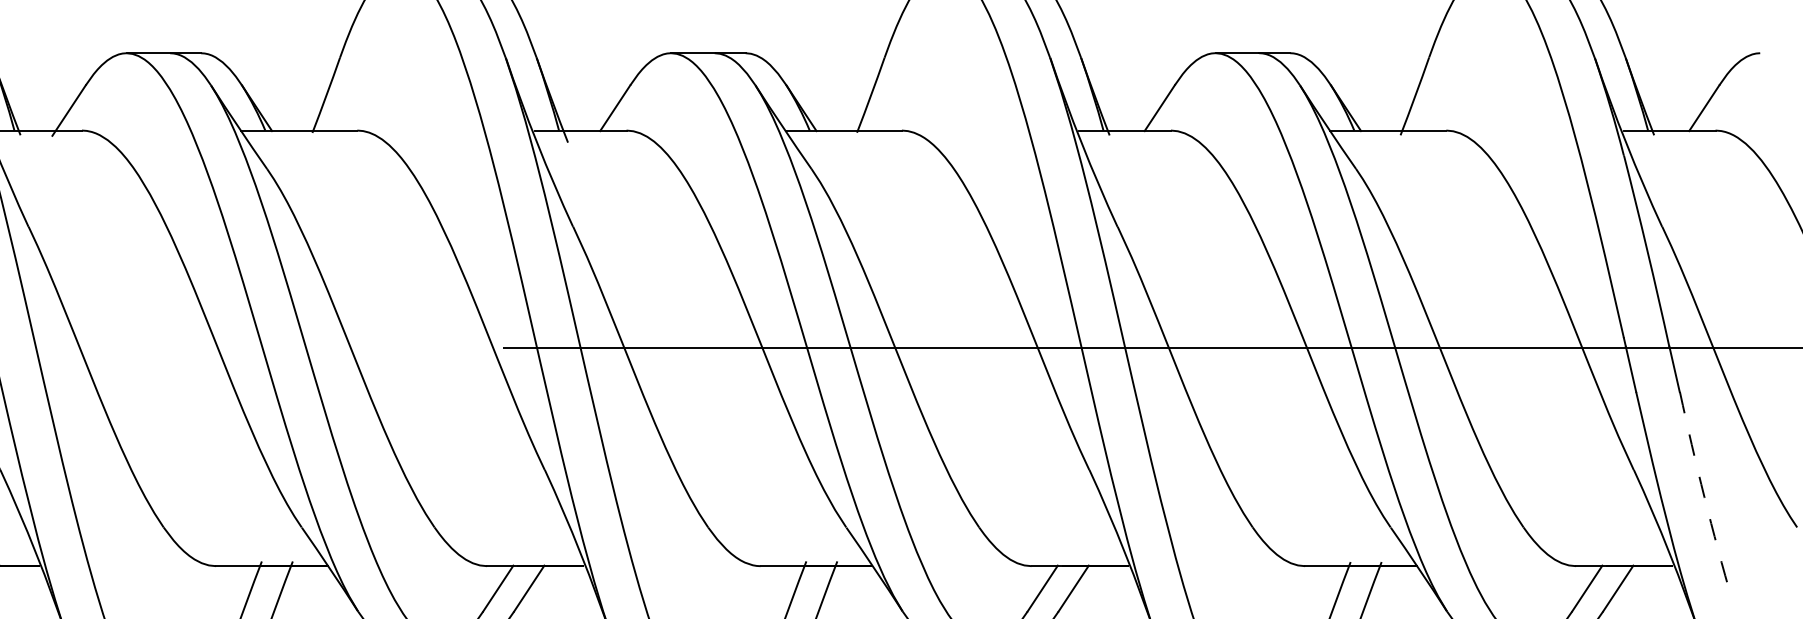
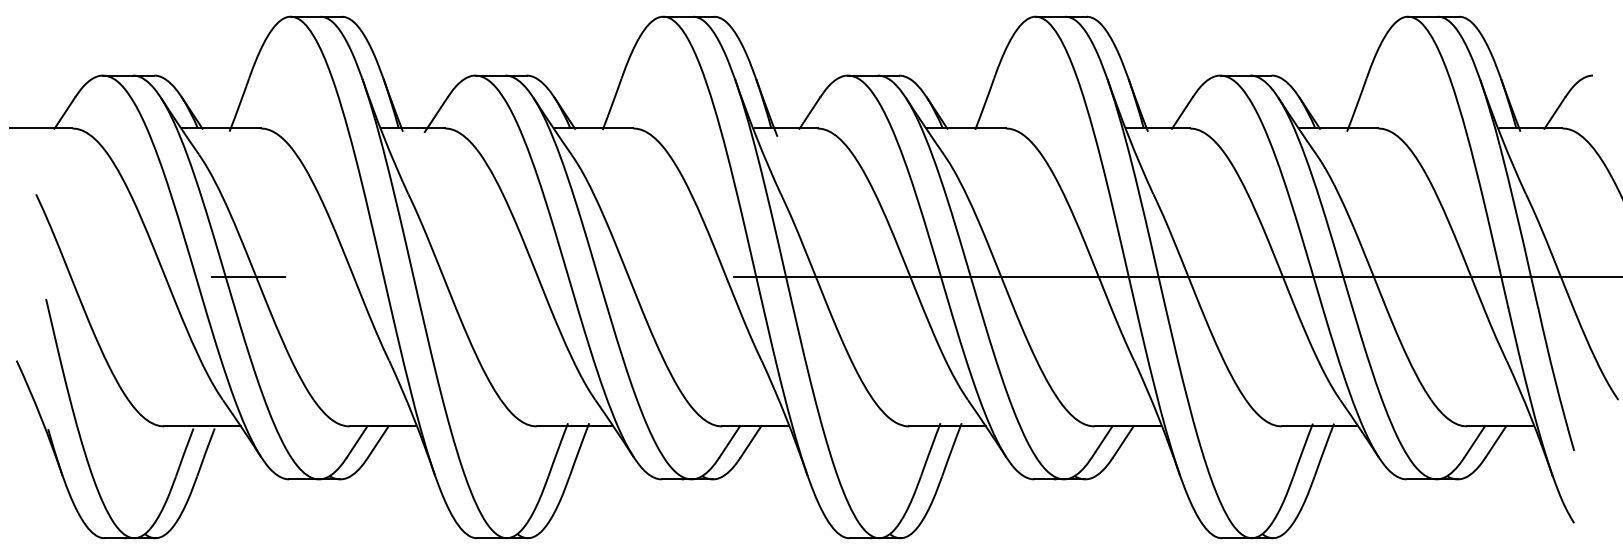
arc: (1703, 497) -> (1554, 379), dashed -> solid

